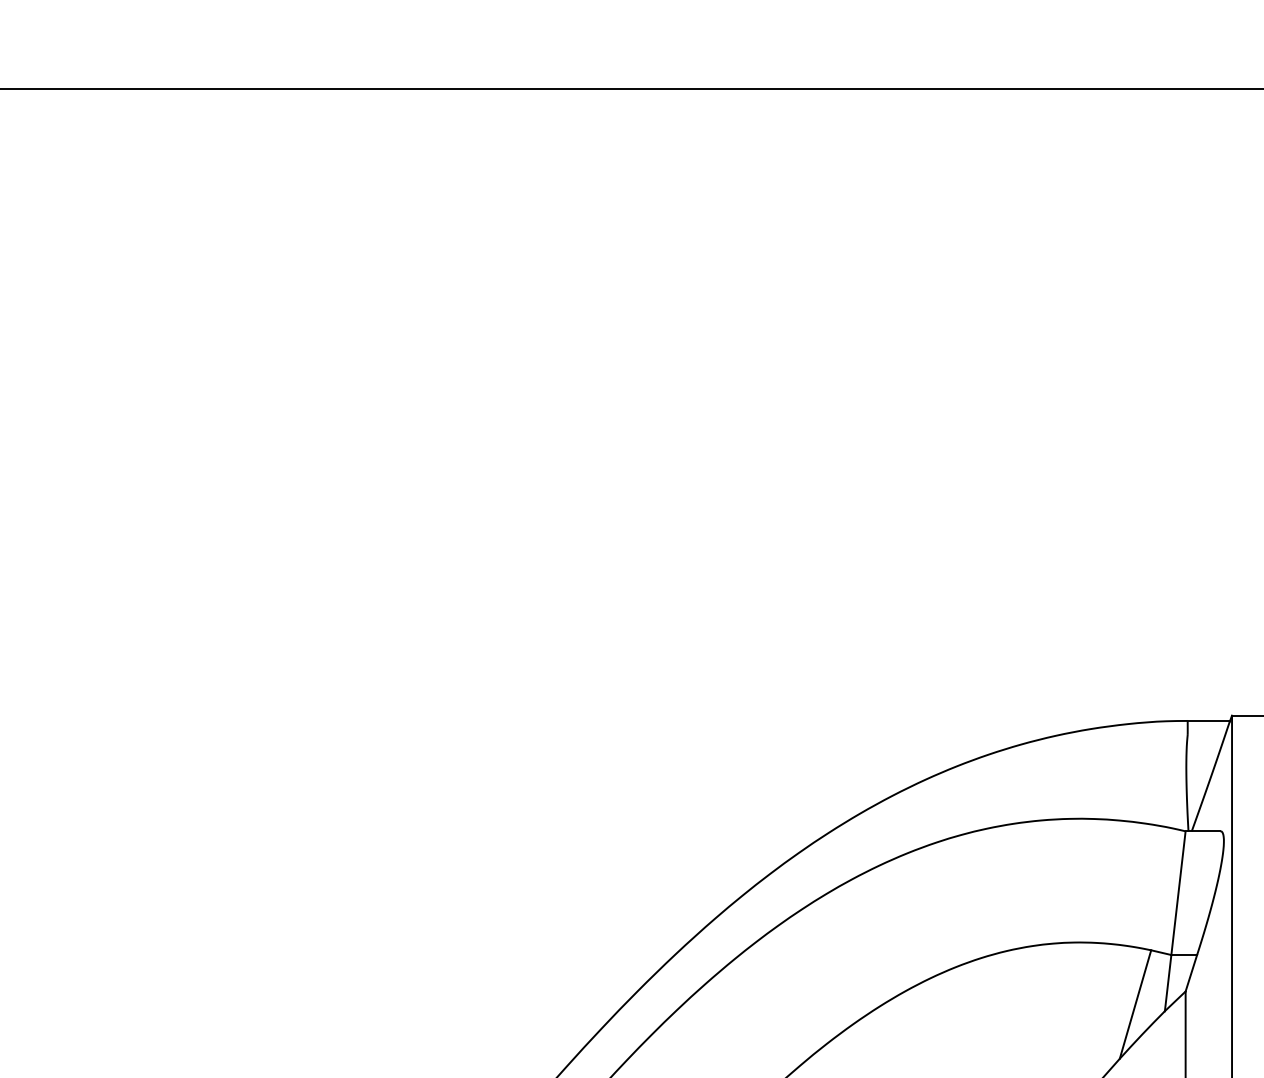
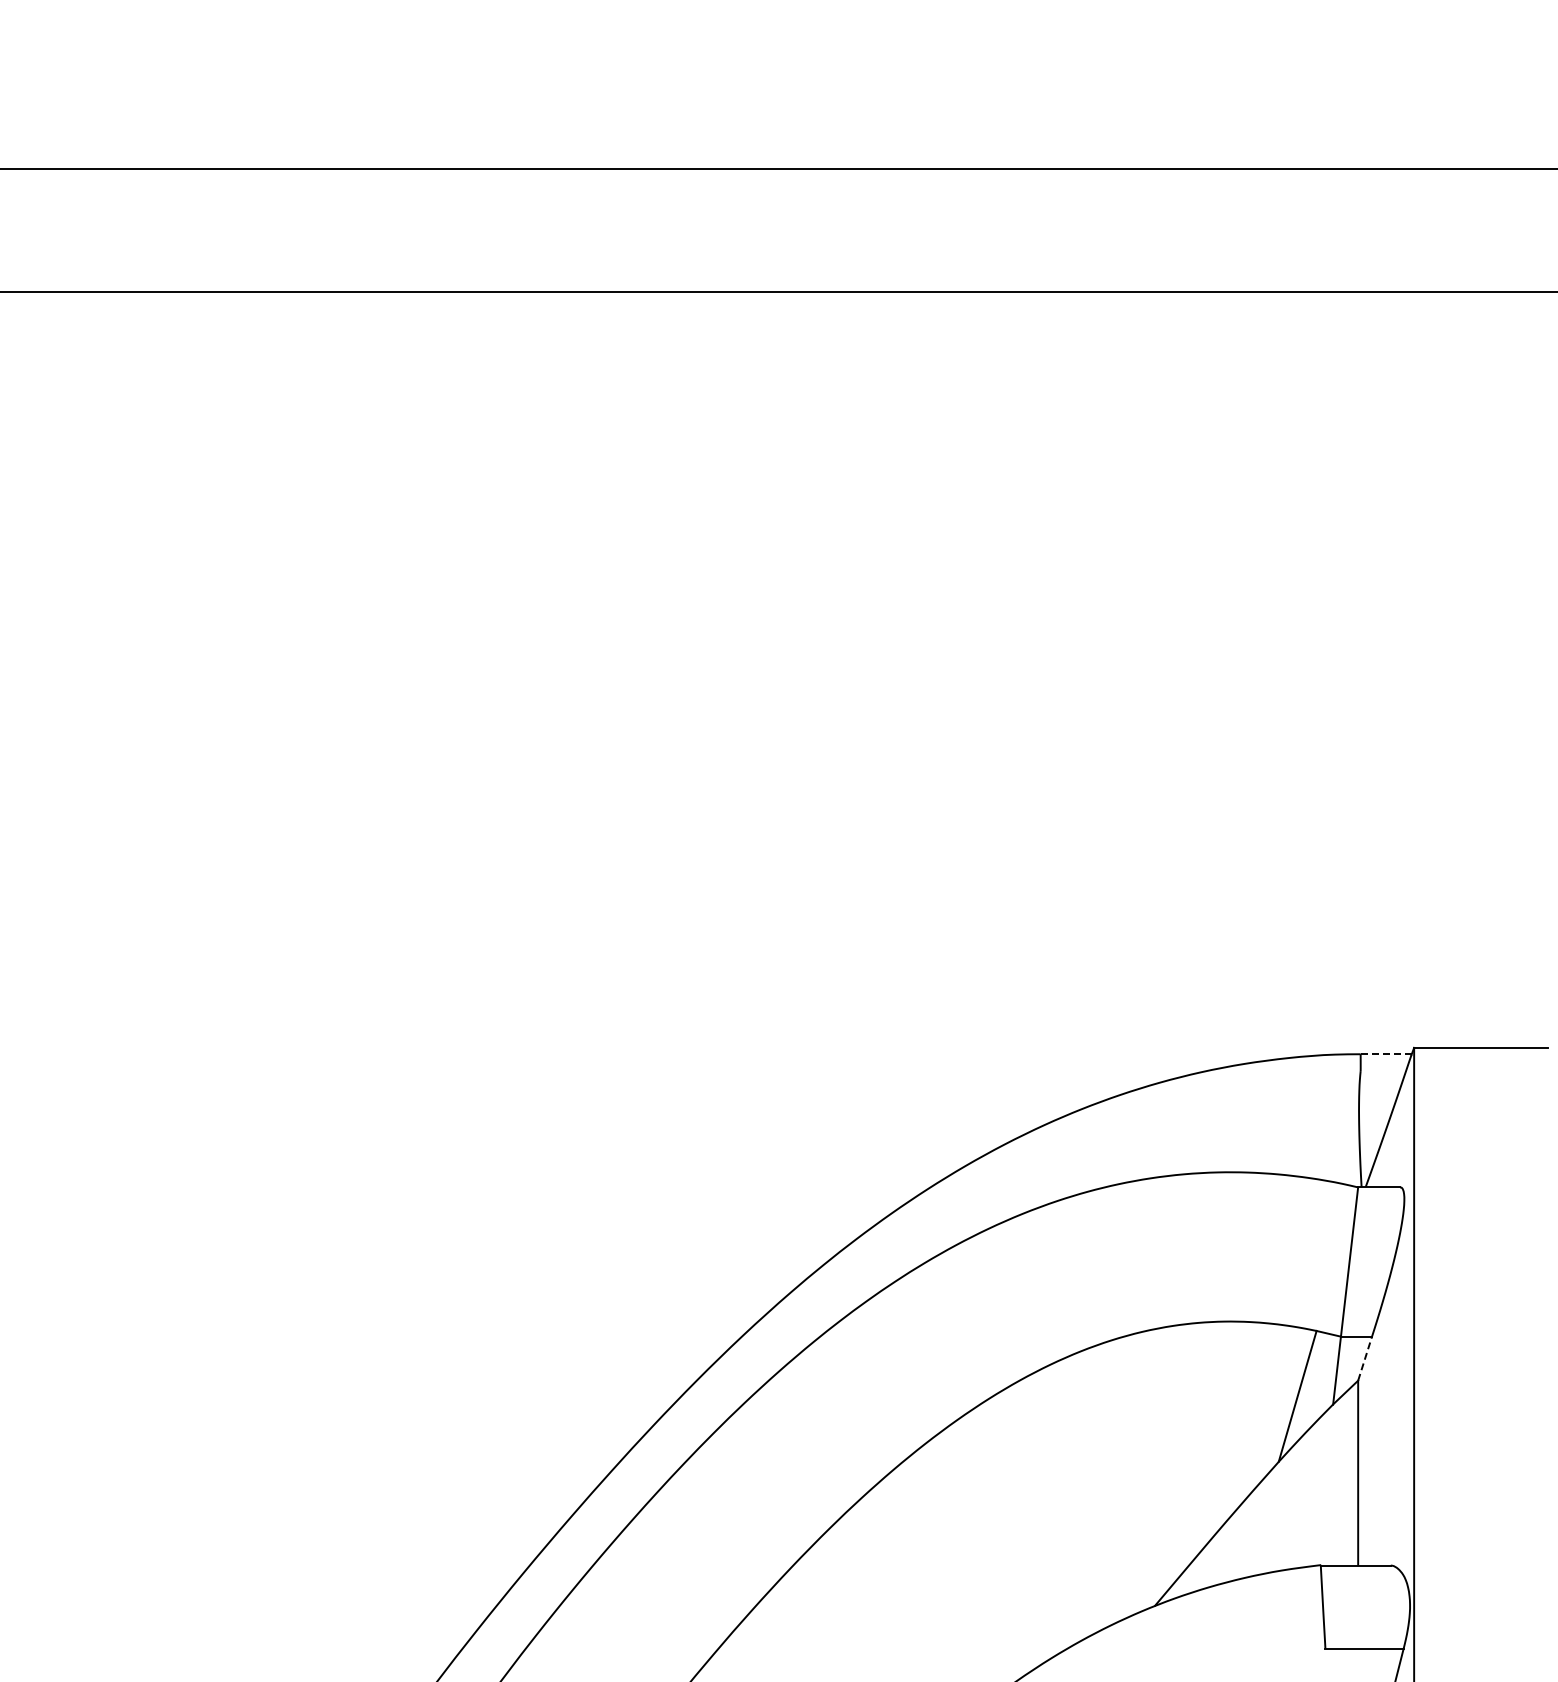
line: (1209, 720) -> (1386, 1053), solid -> dashed
line: (1191, 973) -> (1365, 1358), solid -> dashed

